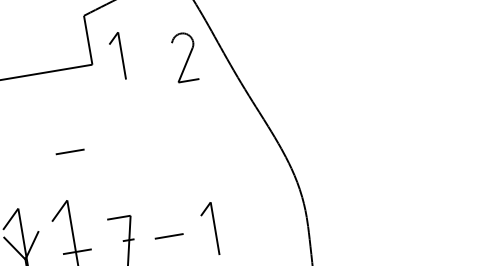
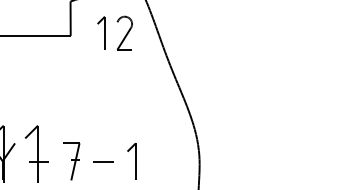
part: (116, 55) -> (101, 32), moved
part: (184, 56) -> (124, 32), moved
line: (70, 151) -> (45, 92), removed

